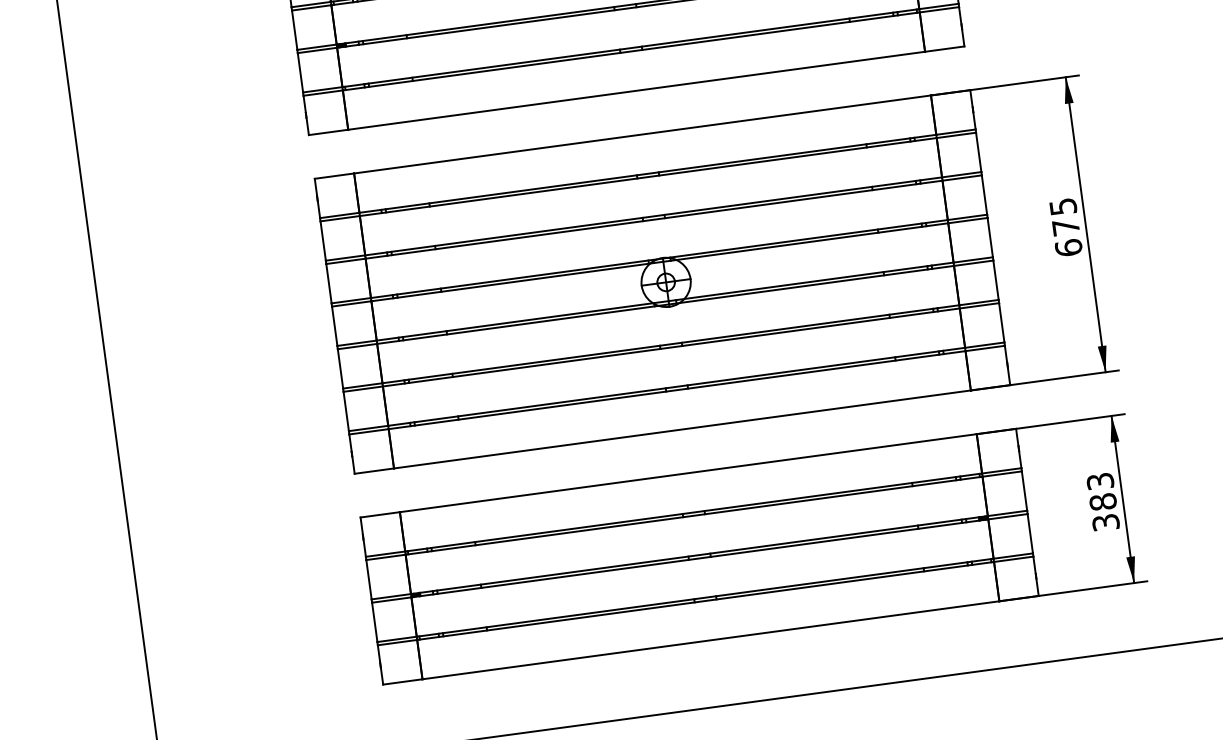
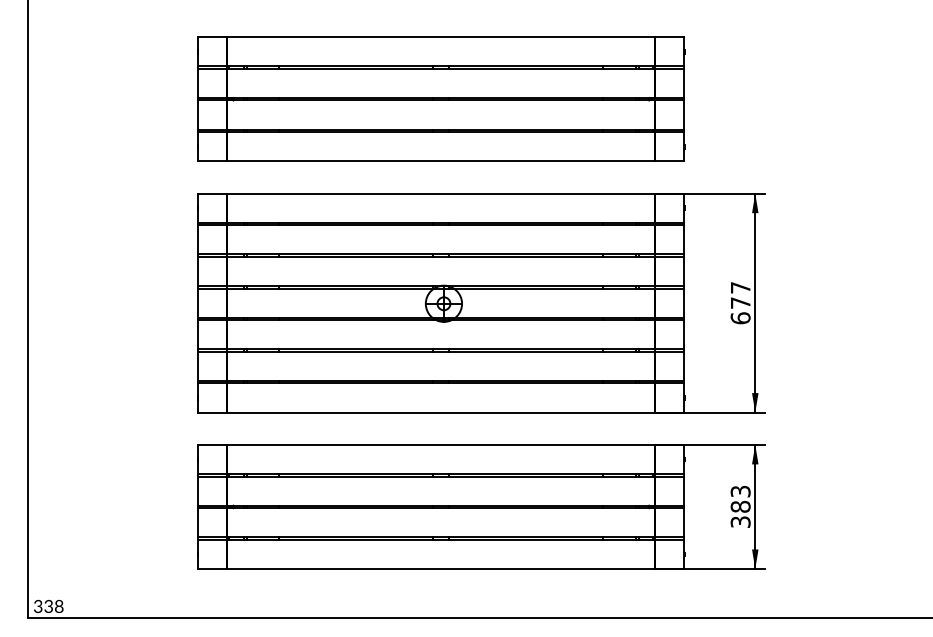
text: (1062, 206) -> (740, 287), 675 -> 677

